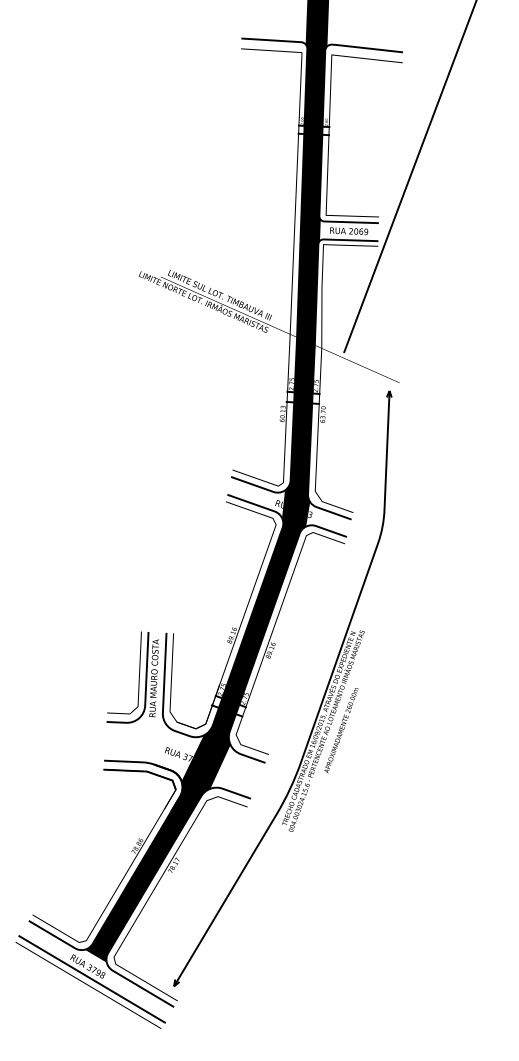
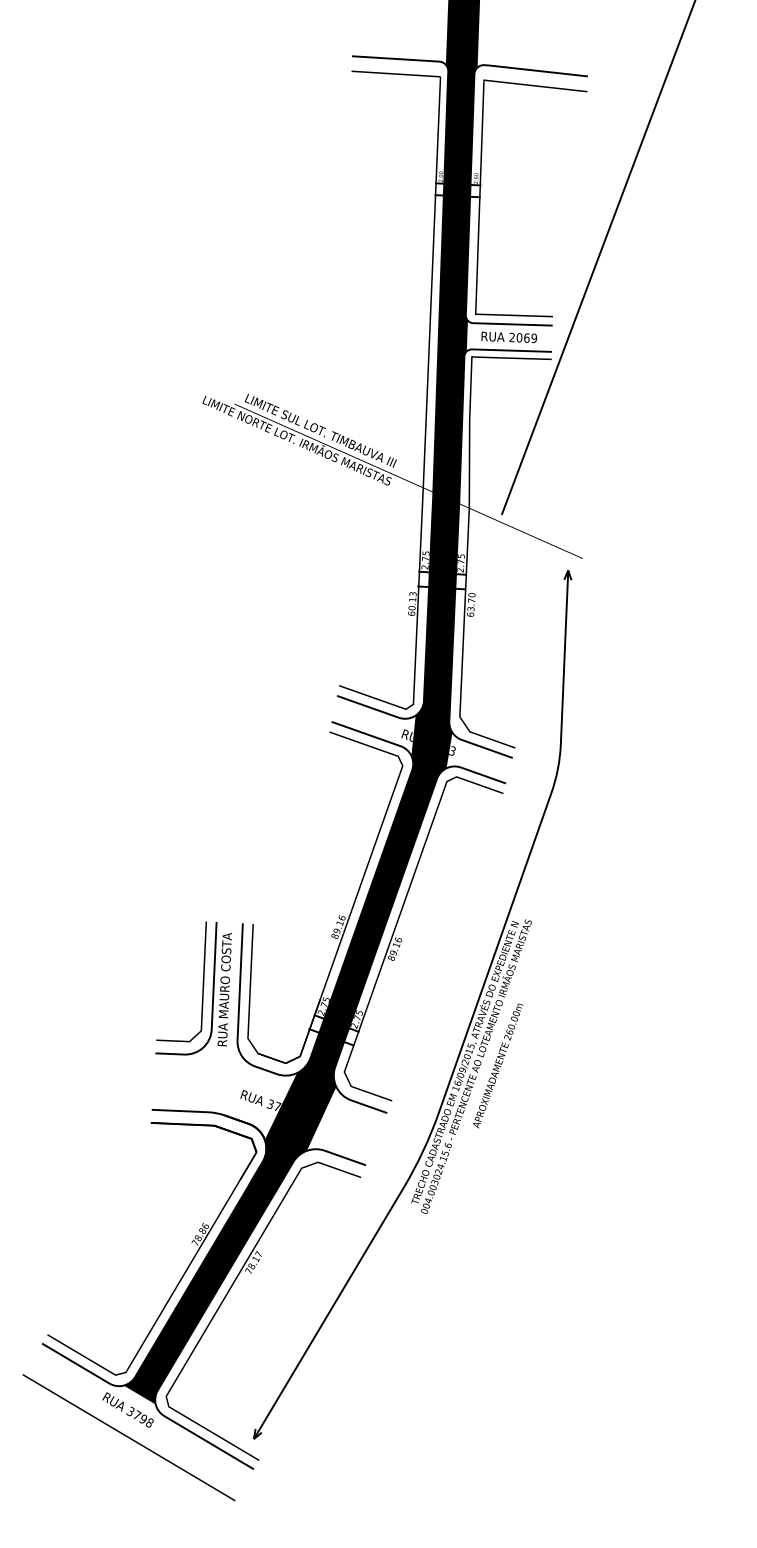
line: (91, 979) -> (133, 1429), removed

